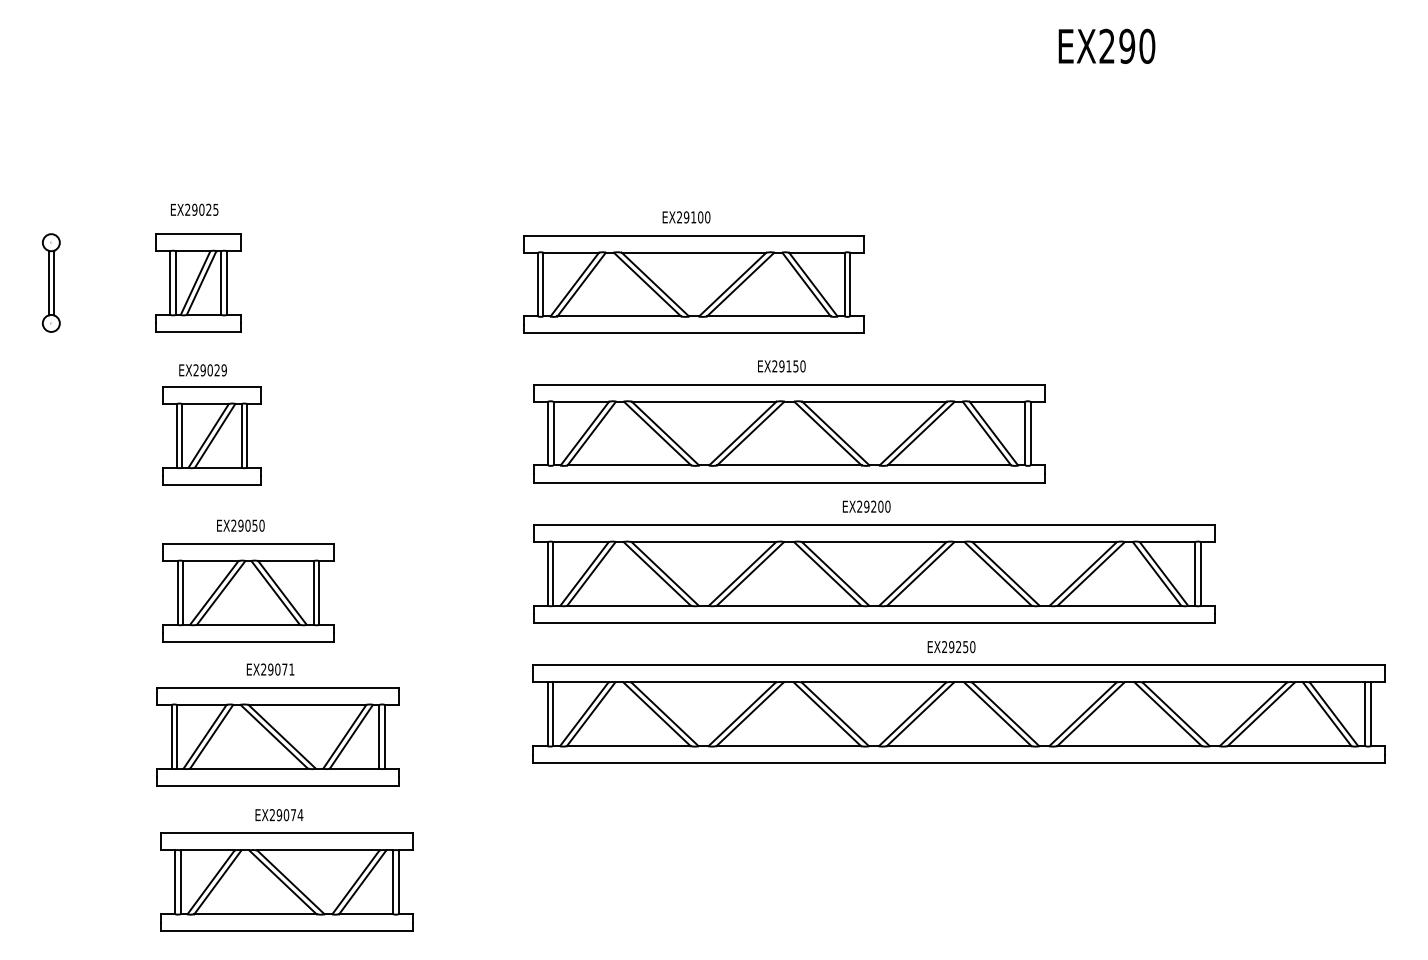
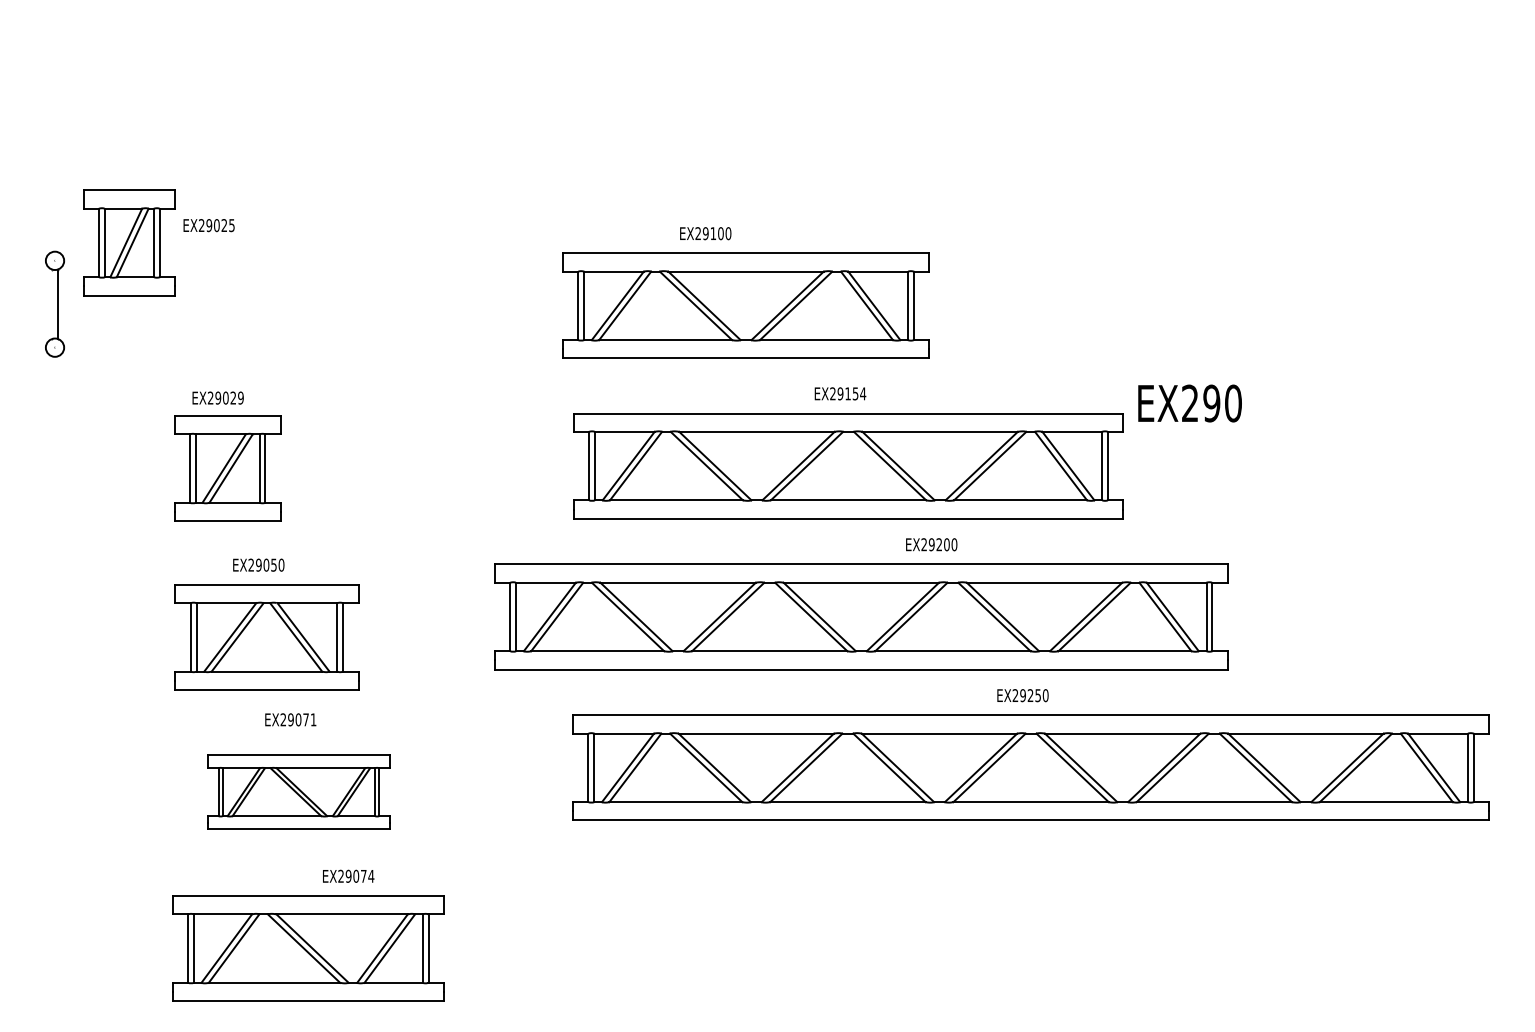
text: (1106, 45) -> (1189, 402), moved
text: (686, 217) -> (705, 233), moved
line: (48, 282) -> (51, 303), removed
part: (198, 282) -> (129, 242), moved
text: (802, 366) -> (862, 393), EX29150 -> EX29154
part: (874, 573) -> (861, 616), moved
part: (277, 736) -> (298, 791), size x0.7
text: (279, 815) -> (348, 876), moved

